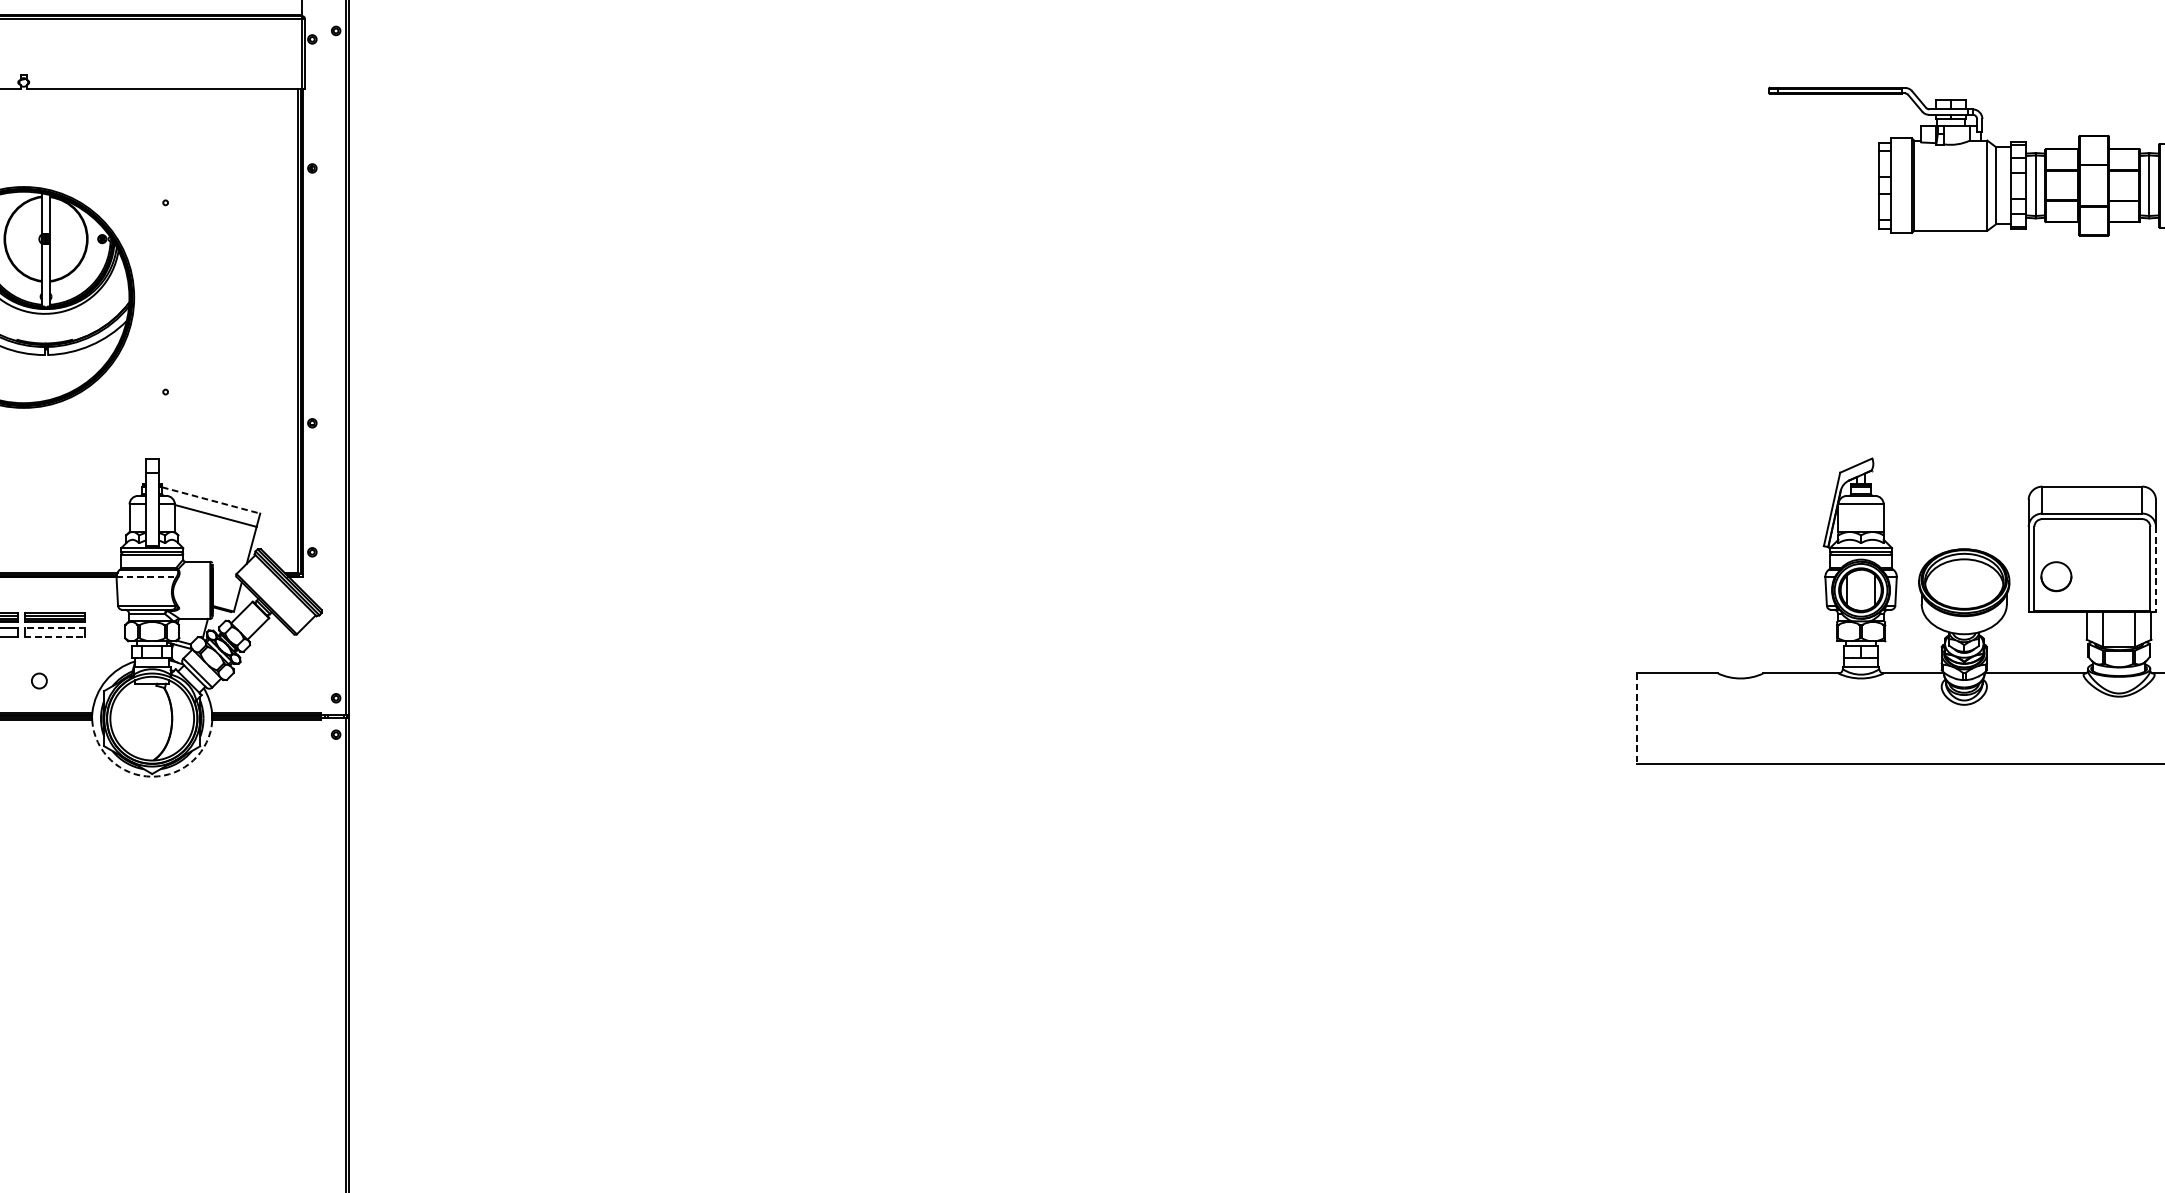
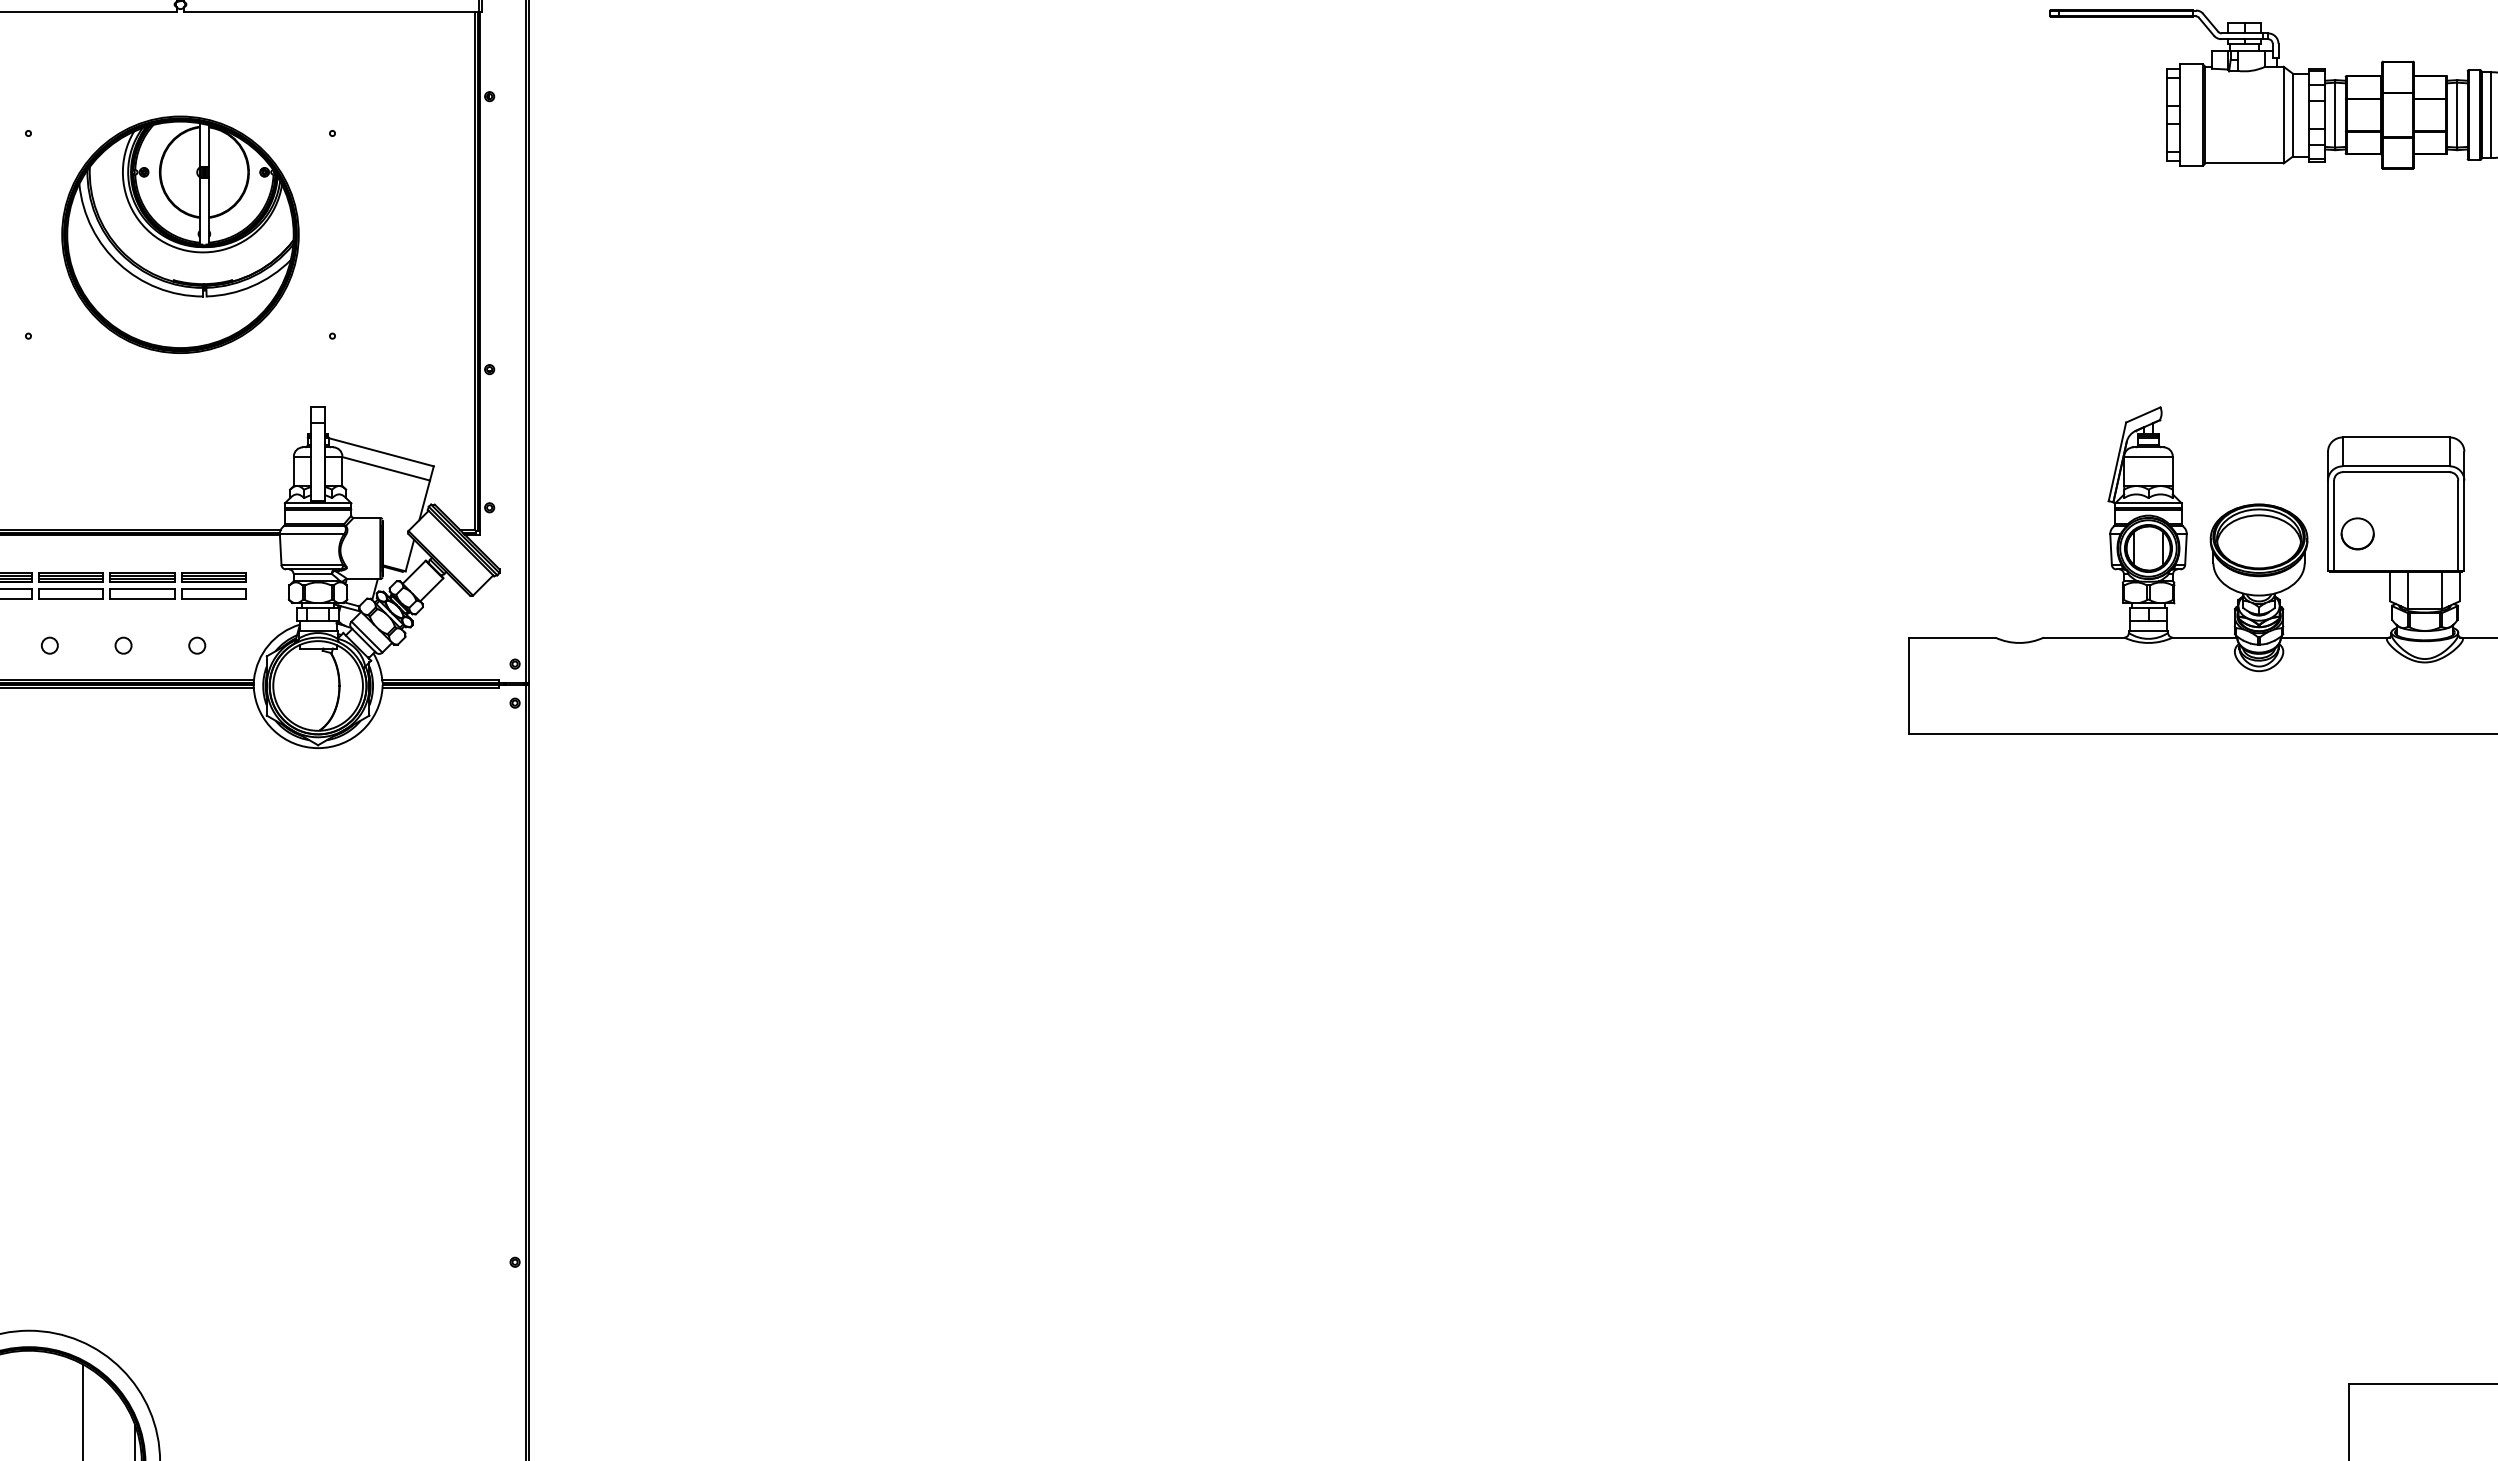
line: (211, 500) -> (381, 452), dashed -> solid
line: (2156, 569) -> (2464, 526), dashed -> solid
line: (146, 577) -> (312, 534), dashed -> solid
line: (54, 628) -> (213, 589), dashed -> solid
line: (55, 636) -> (214, 598), dashed -> solid
line: (1637, 719) -> (1908, 686), dashed -> solid
arc: (152, 777) -> (318, 748), dashed -> solid

